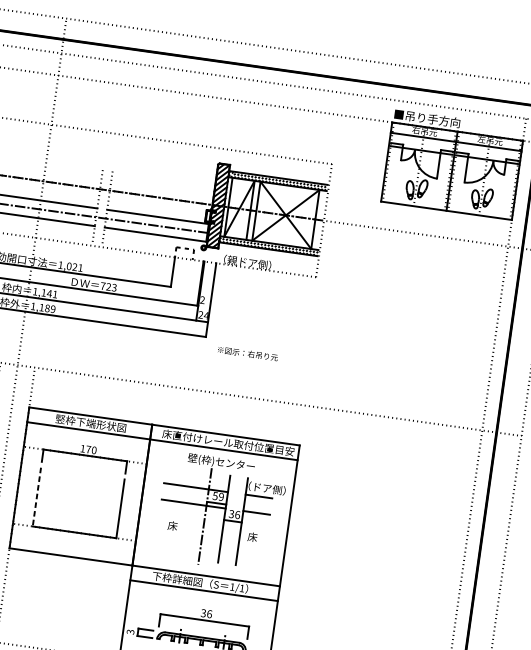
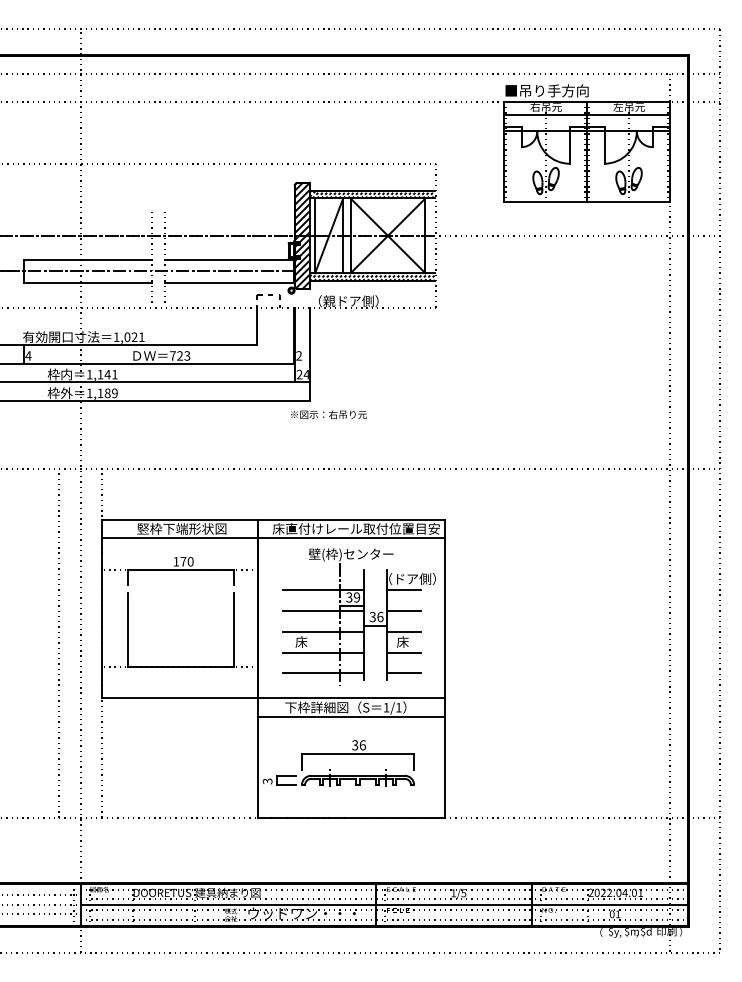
text: (247, 353) -> (328, 414), moved
text: (215, 495) -> (349, 596), 59 -> 39
line: (36, 497) -> (127, 630), dashed -> solid
line: (191, 520) -> (323, 631), added
line: (254, 528) -> (403, 631), added
line: (188, 536) -> (323, 652), added
line: (251, 545) -> (403, 652), added
line: (186, 553) -> (323, 673), added
line: (249, 562) -> (403, 673), added

